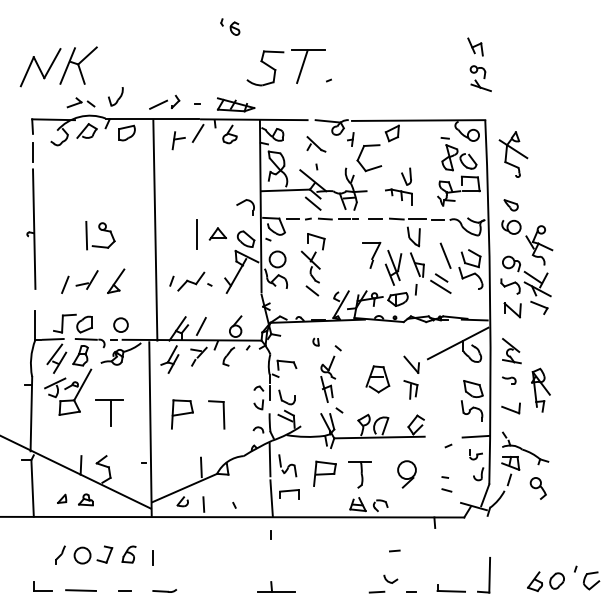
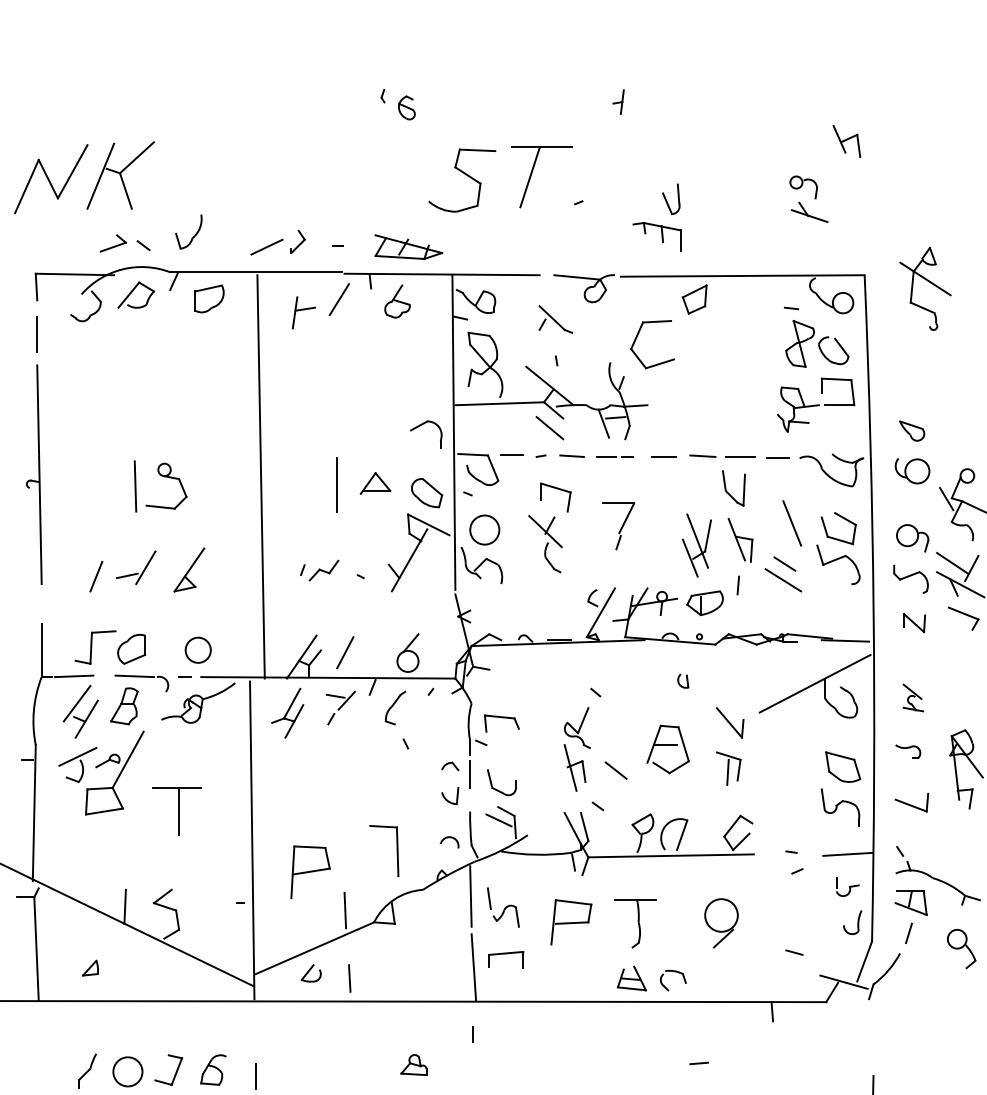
part: (480, 78) -> (808, 199), moved
part: (350, 139) -> (618, 102), moved
part: (513, 154) -> (925, 288), moved
part: (398, 186) -> (656, 217), moved
part: (371, 255) -> (618, 526), moved
part: (187, 281) -> (319, 570), size x0.6
line: (312, 290) -> (616, 769), moved
part: (512, 310) -> (914, 623), size x0.7
part: (315, 341) -> (682, 680), moved
part: (511, 351) -> (912, 698), size x0.6
part: (182, 414) -> (310, 872), moved
part: (223, 414) -> (396, 850), moved
line: (445, 477) -> (791, 852), moved
part: (85, 499) -> (413, 1064), moved
line: (234, 504) -> (405, 742), moved

